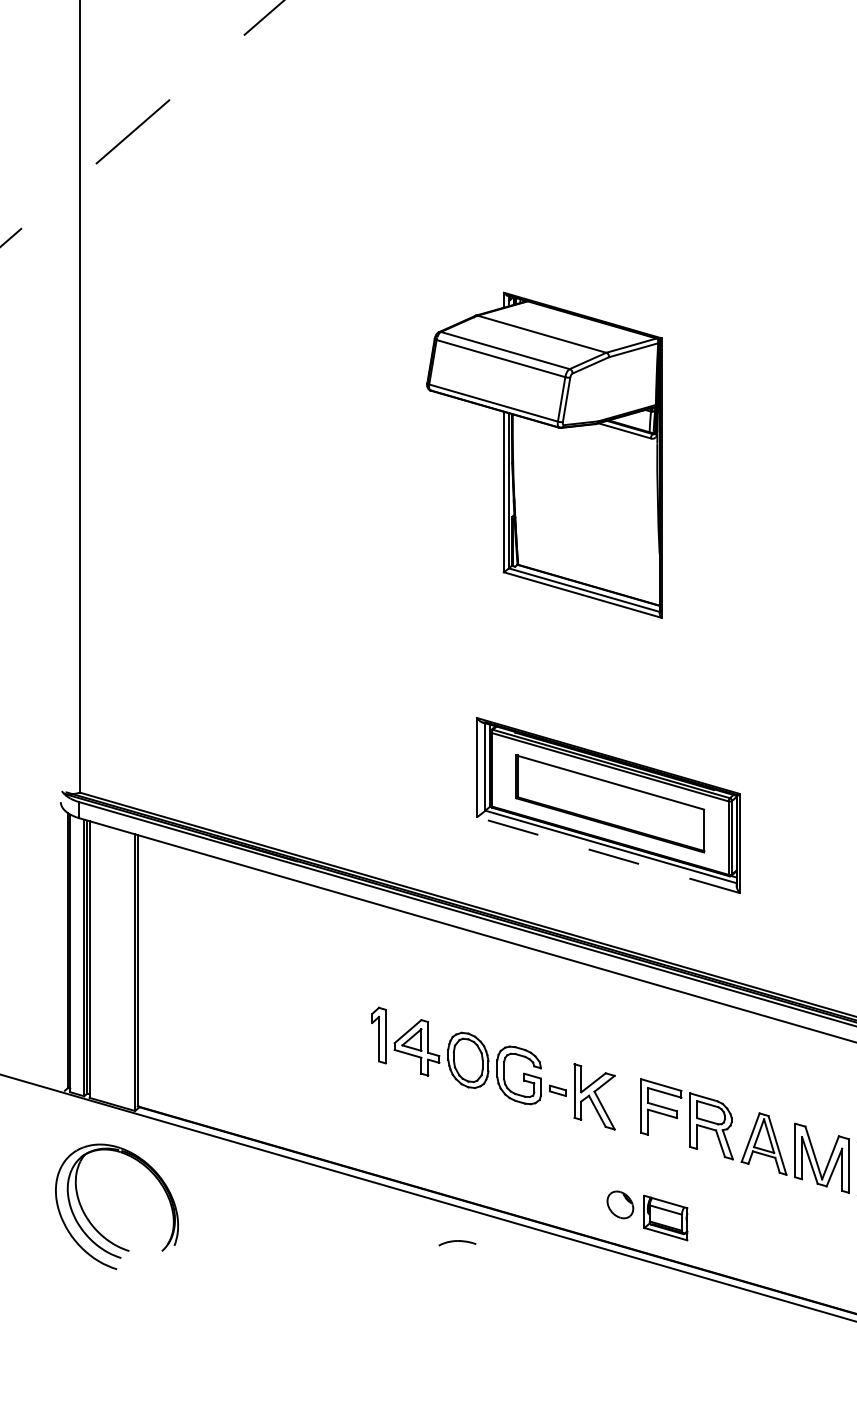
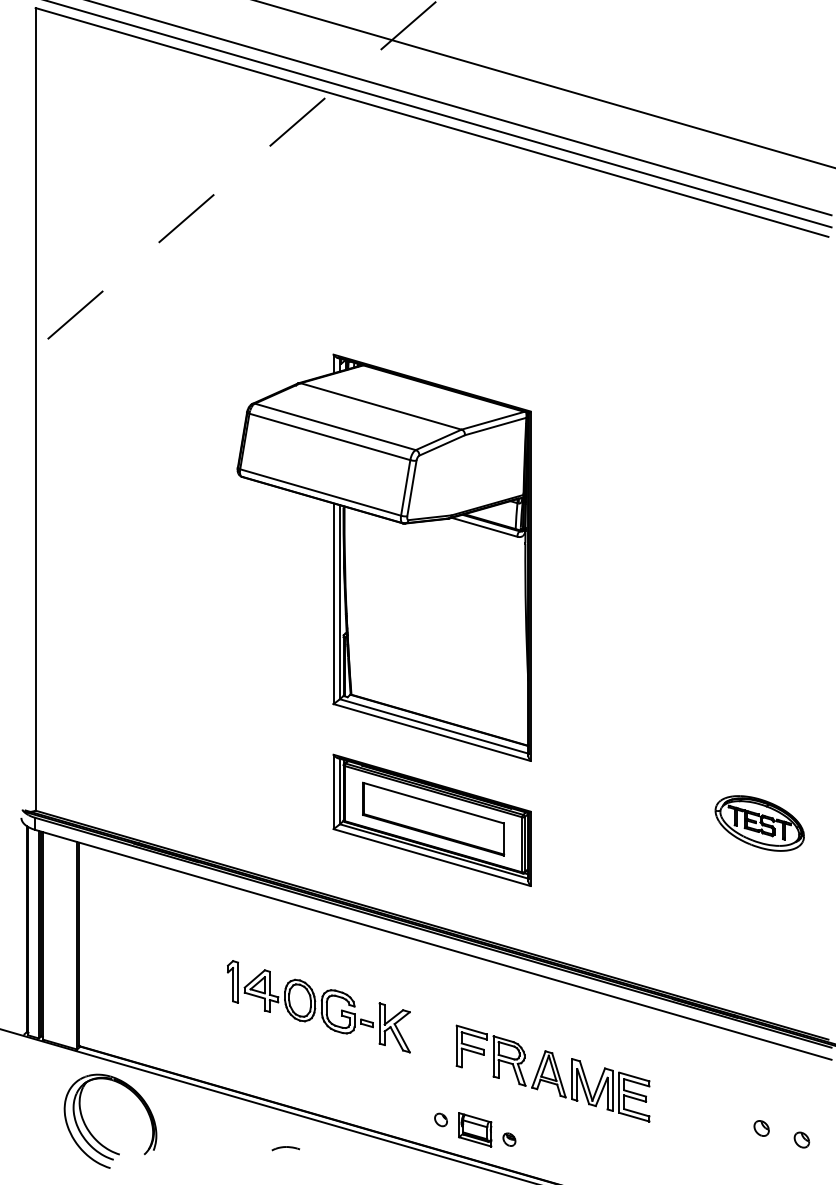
part: (543, 455) -> (383, 557), size x1.67
line: (608, 855) -> (432, 857), dashed -> solid
part: (492, 1068) -> (318, 1006), moved
part: (619, 1204) -> (440, 1119), size x0.62
part: (95, 1226) -> (94, 1136), moved
part: (711, 1230) -> (509, 1139), added
part: (456, 1242) -> (285, 1148), moved

